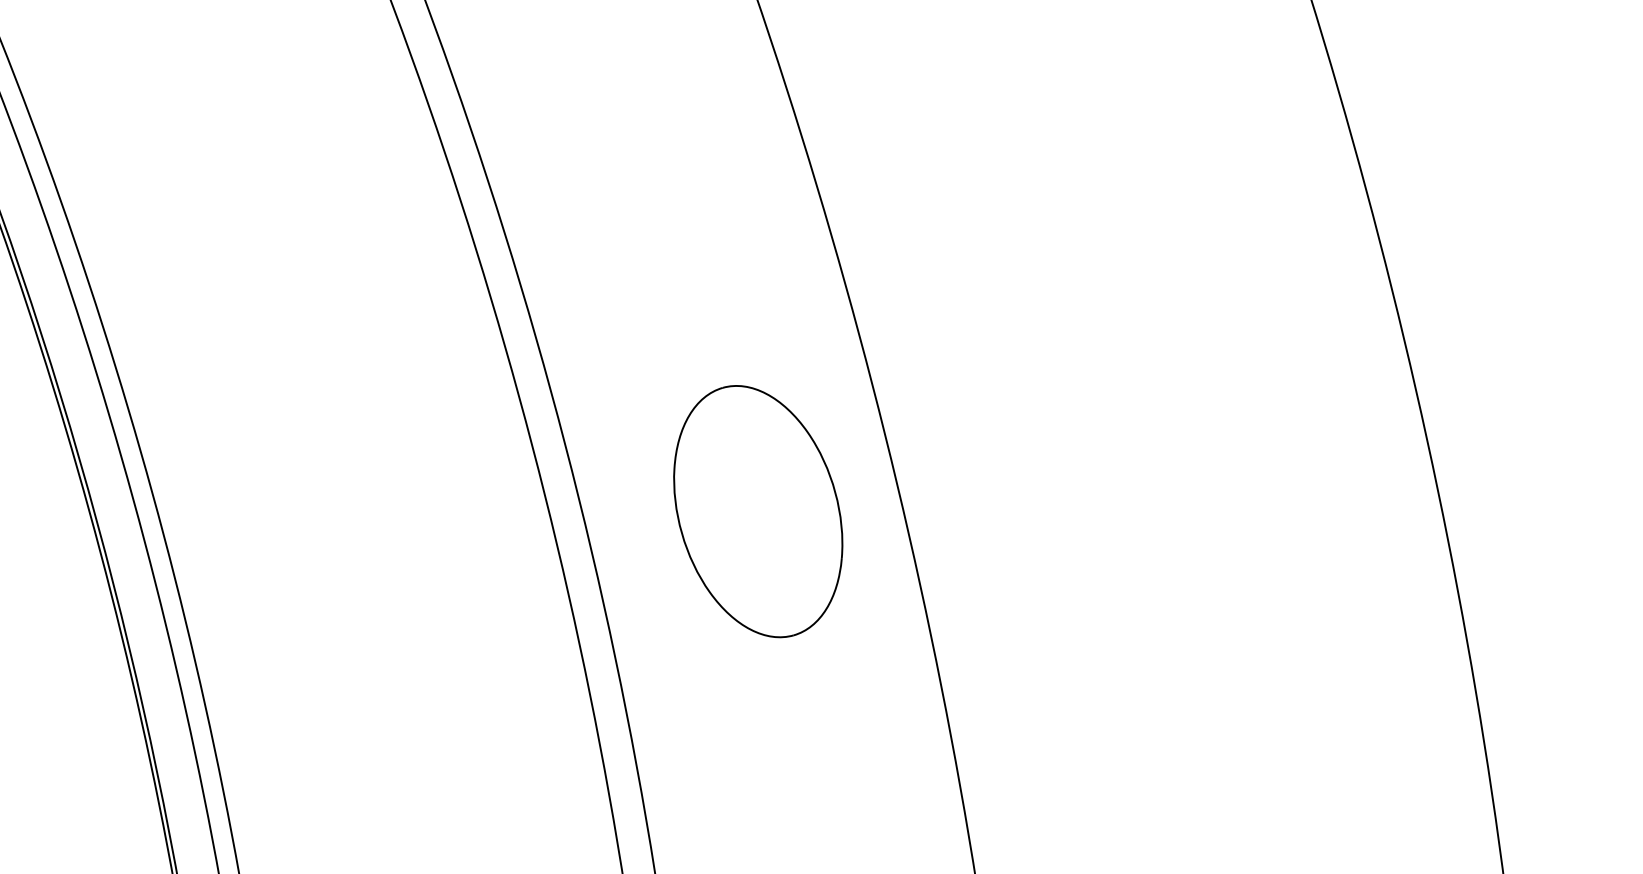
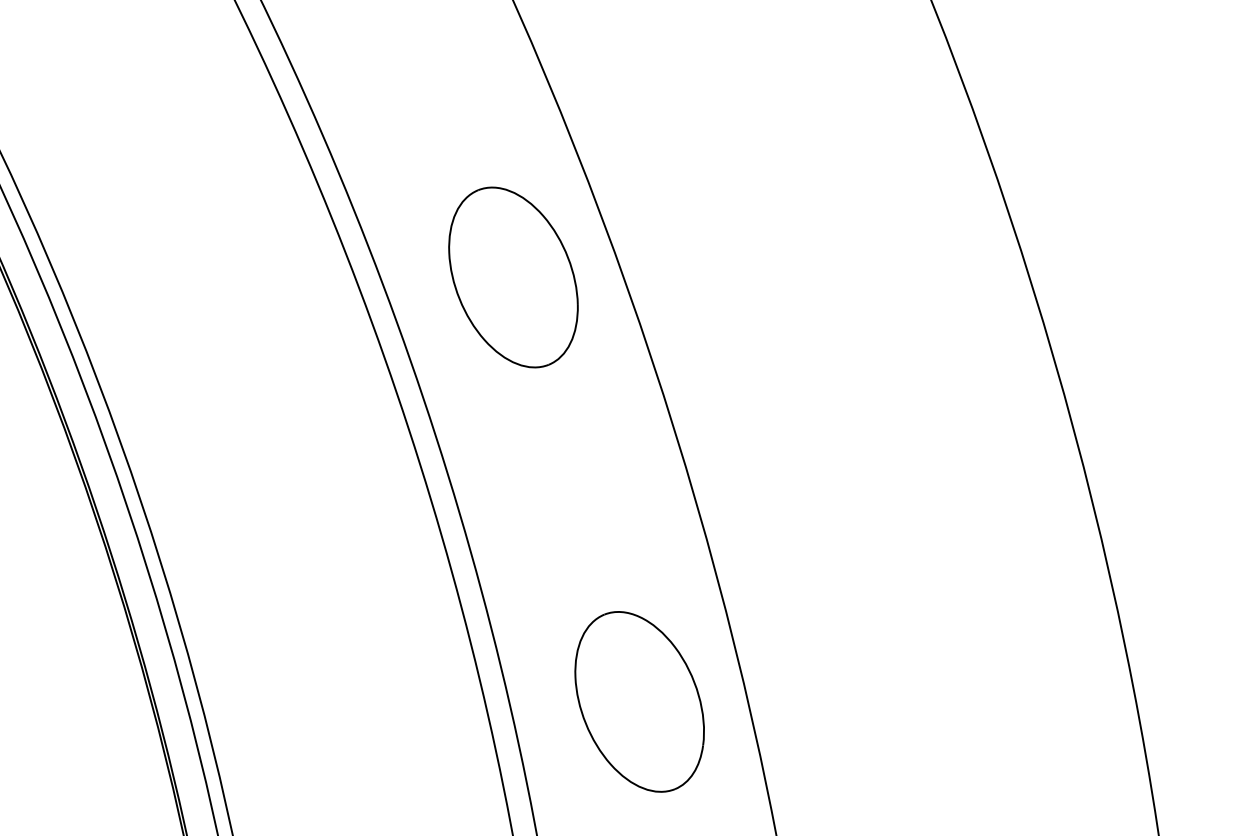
part: (758, 511) -> (513, 277), moved

